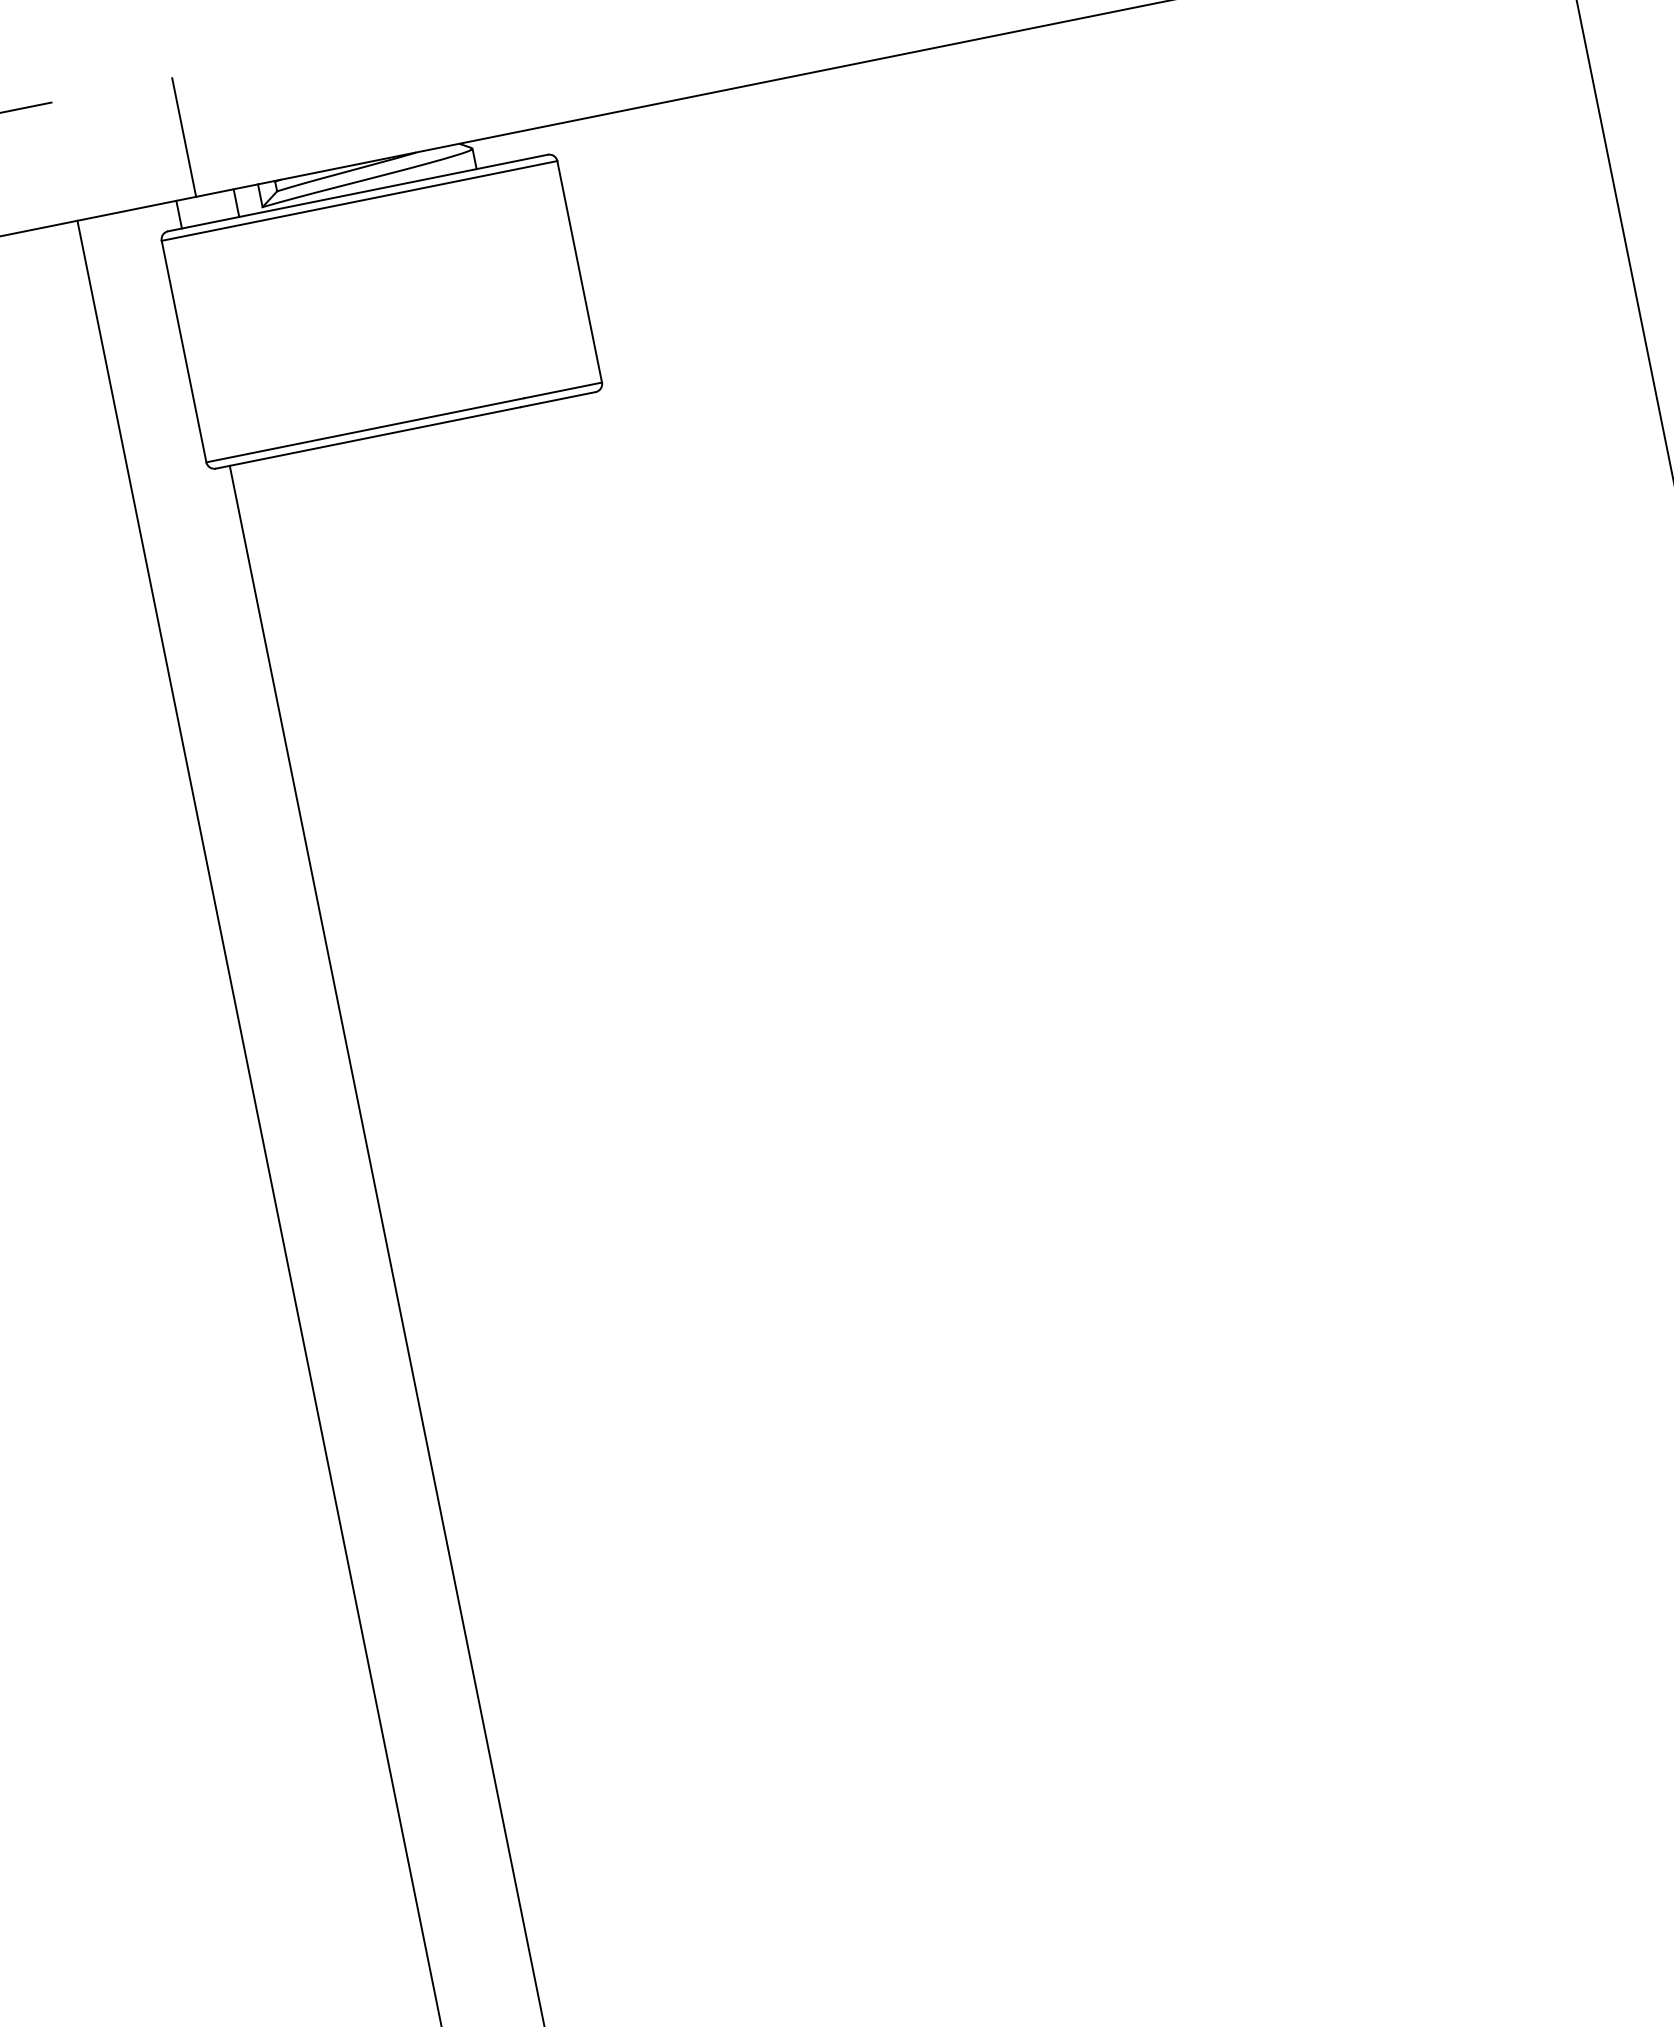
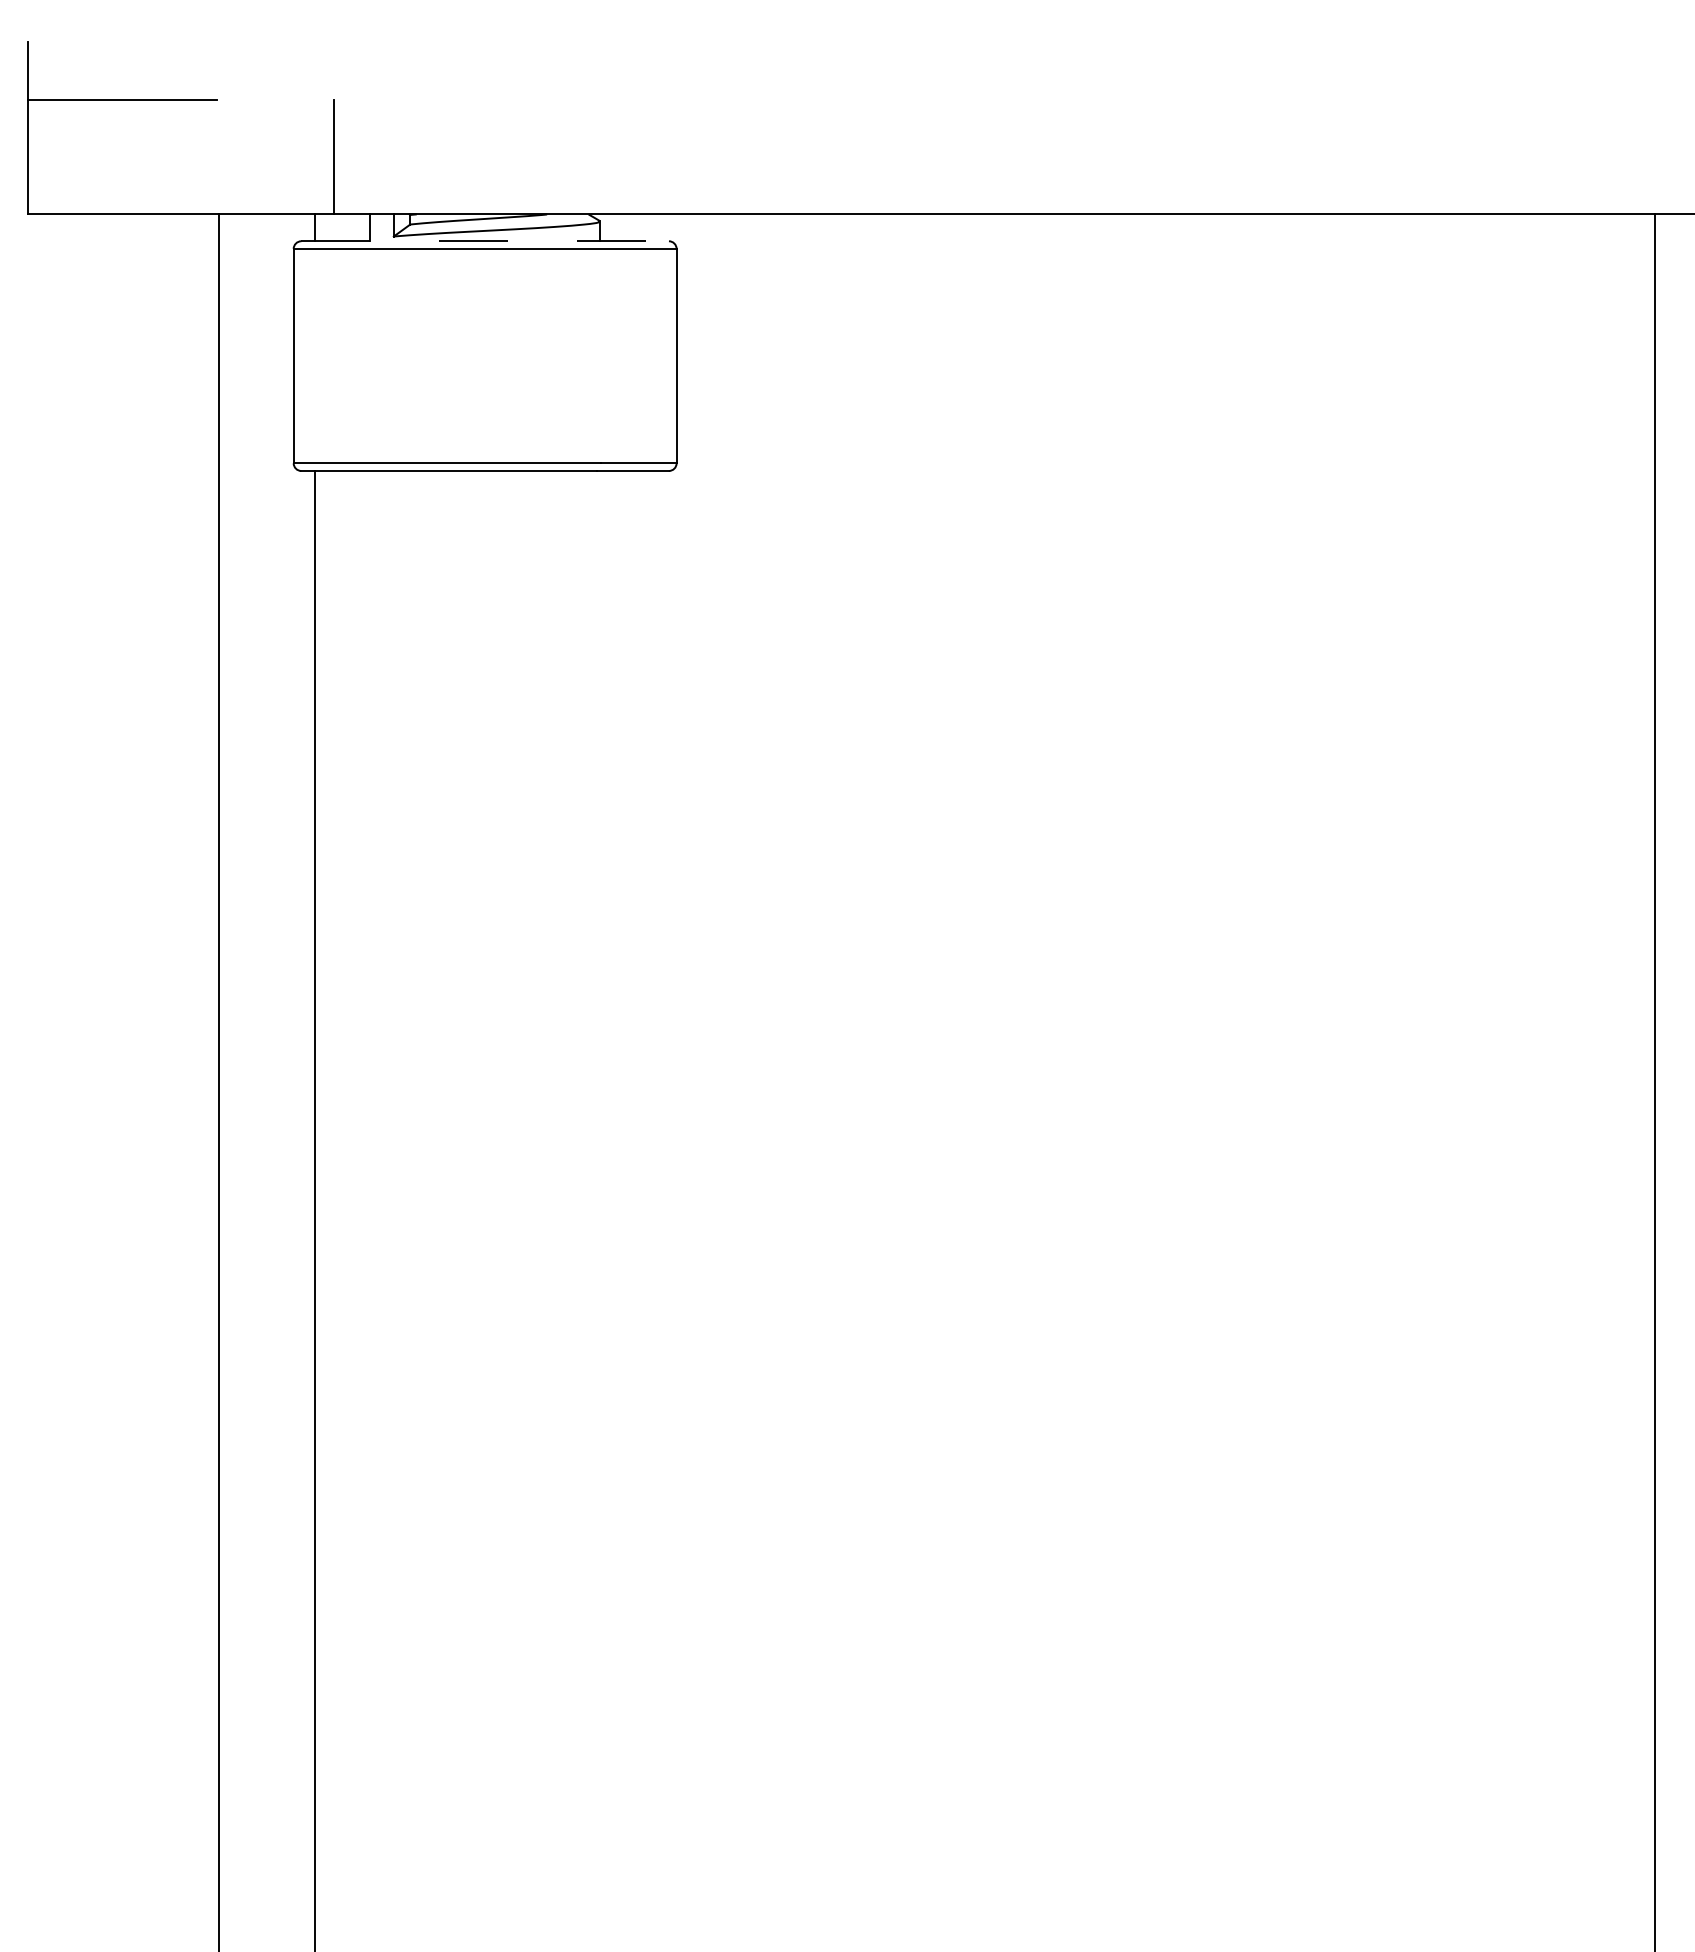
line: (358, 193) -> (485, 241), solid -> dashed

